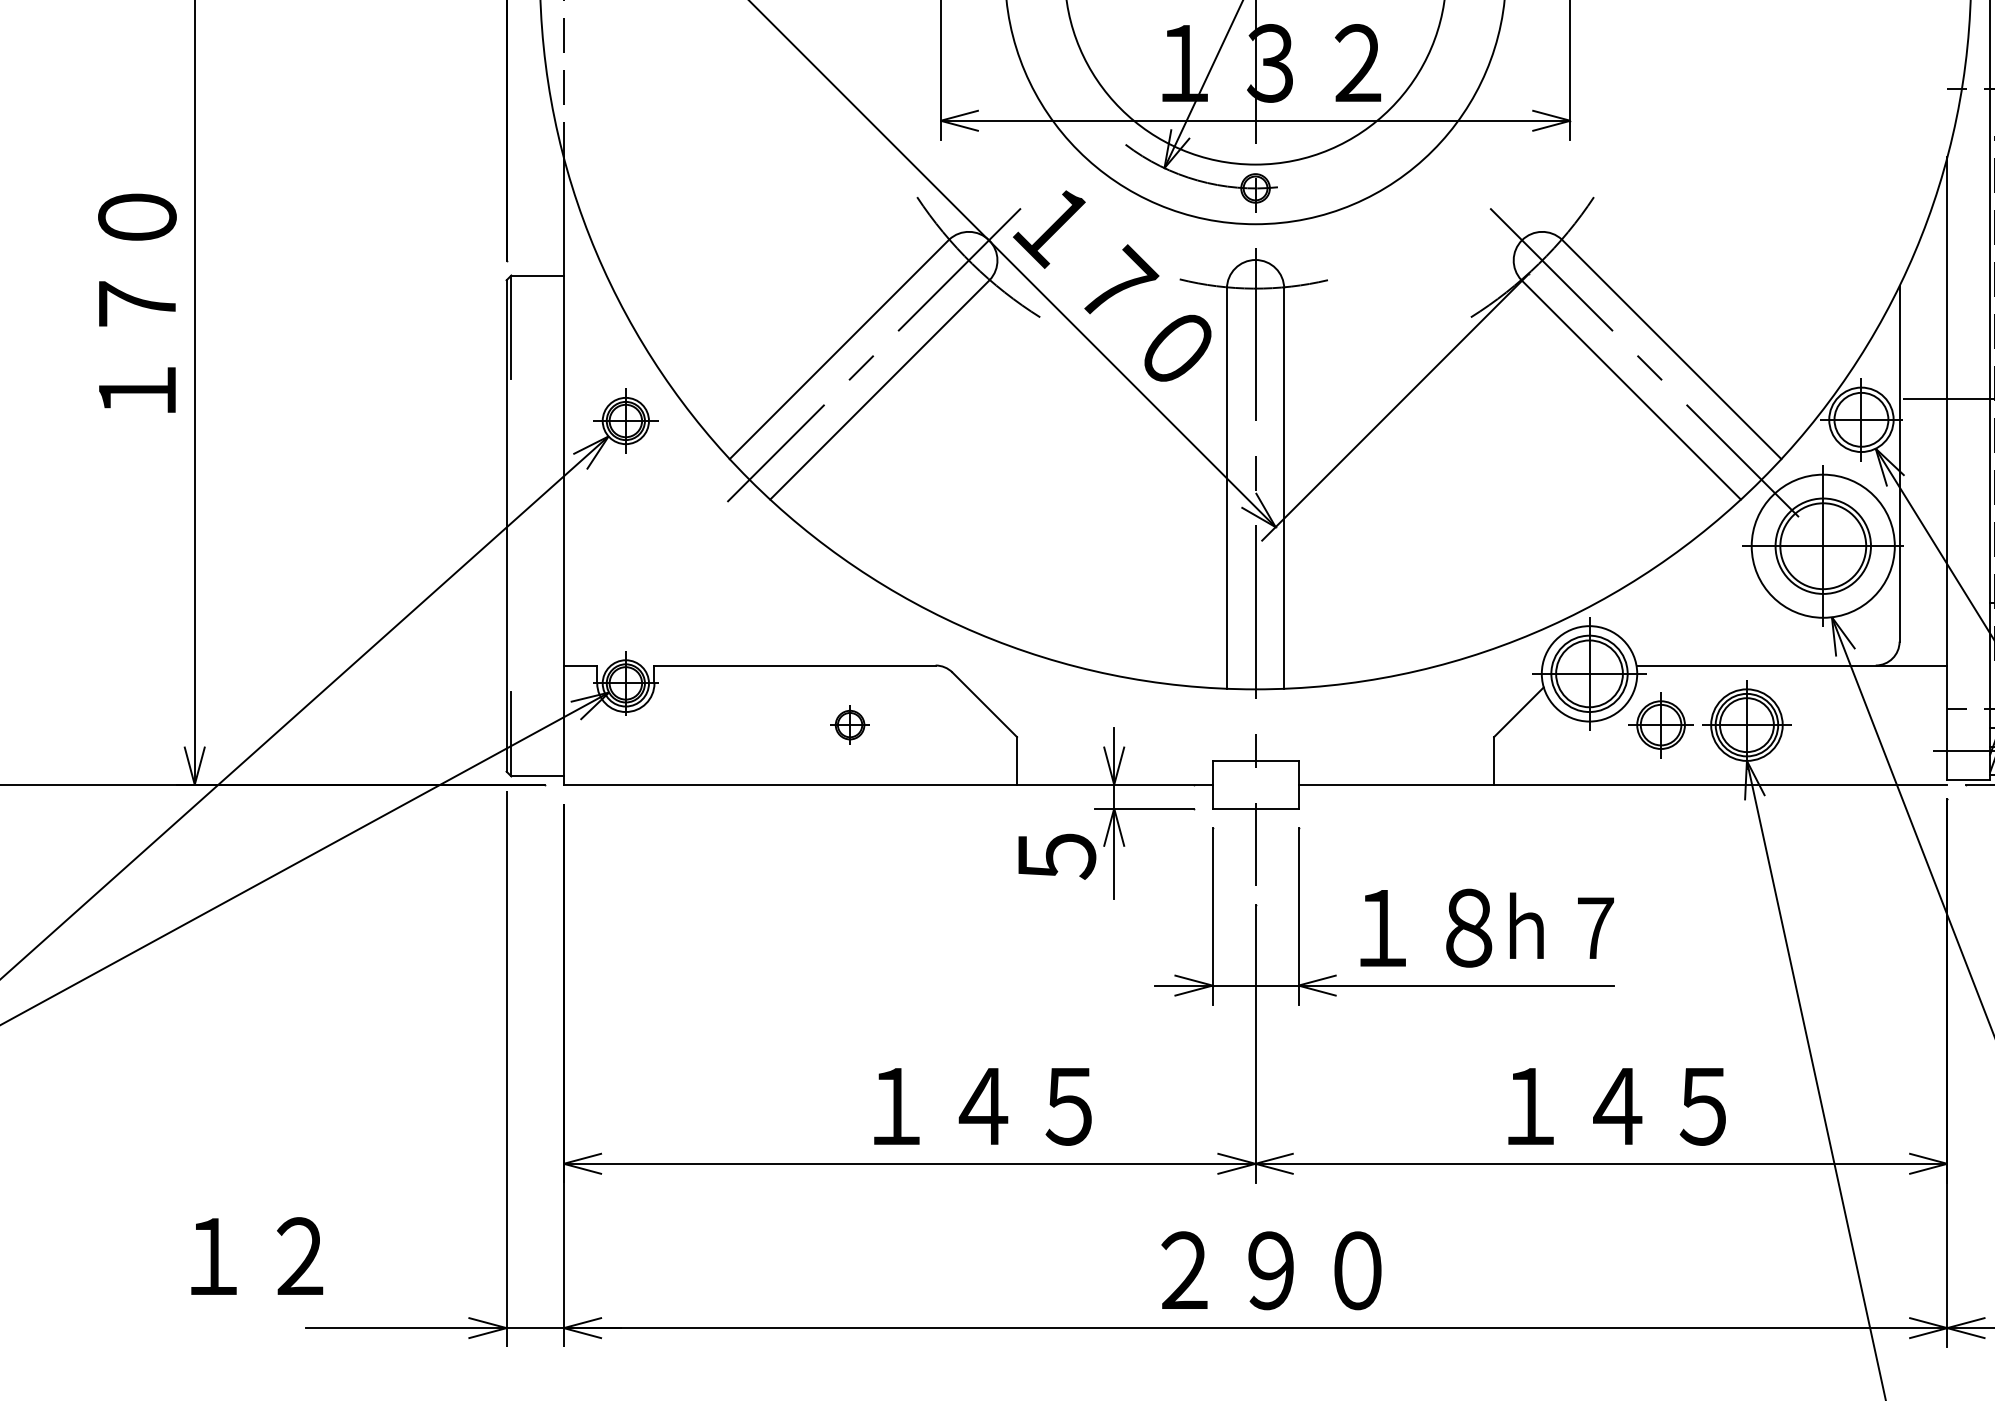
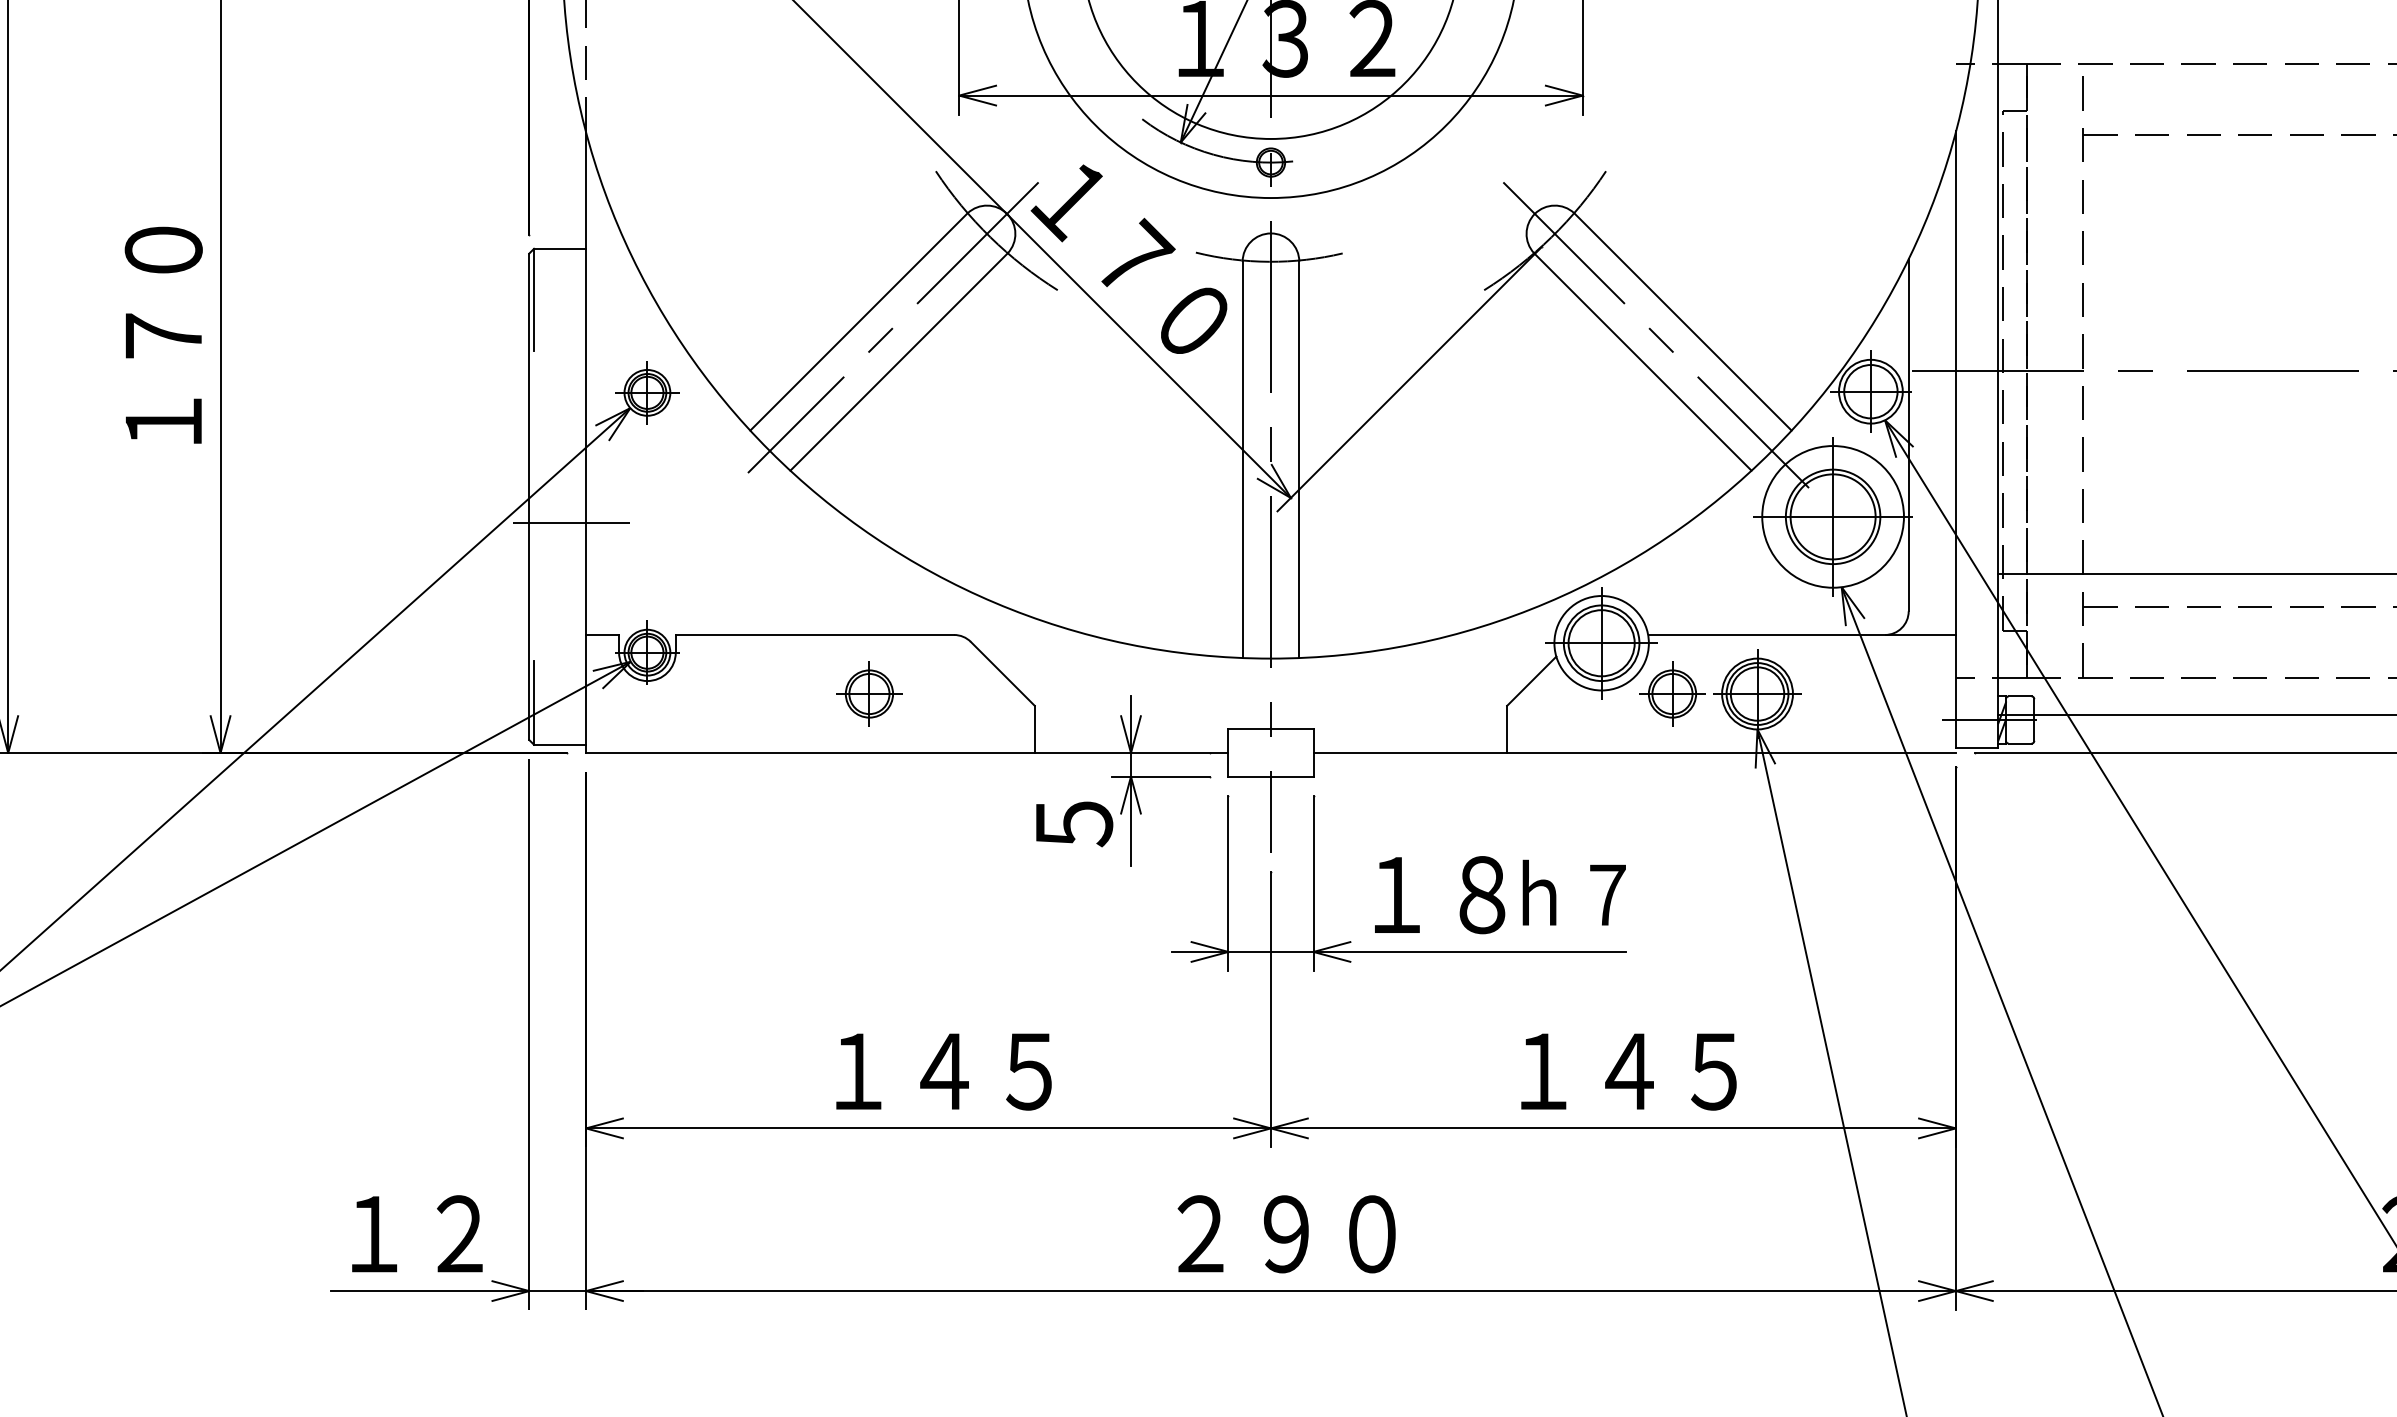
text: (137, 302) -> (163, 334), moved
line: (548, 551) -> (570, 522), added
part: (850, 724) -> (869, 693), size x1.67
text: (982, 1106) -> (943, 1071), moved
text: (257, 1255) -> (417, 1233), moved

